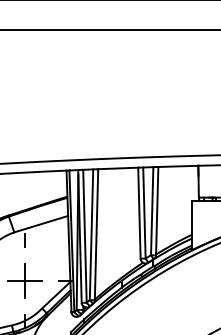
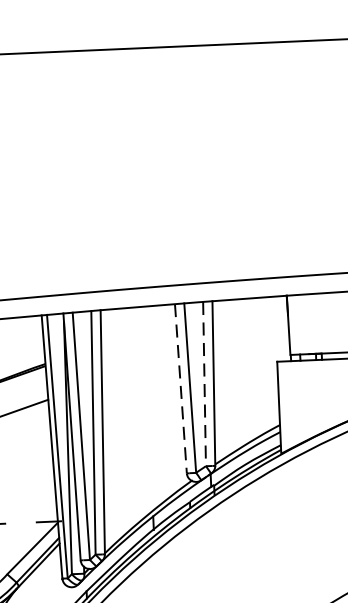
line: (152, 211) -> (205, 384), solid -> dashed
line: (139, 213) -> (181, 389), solid -> dashed

